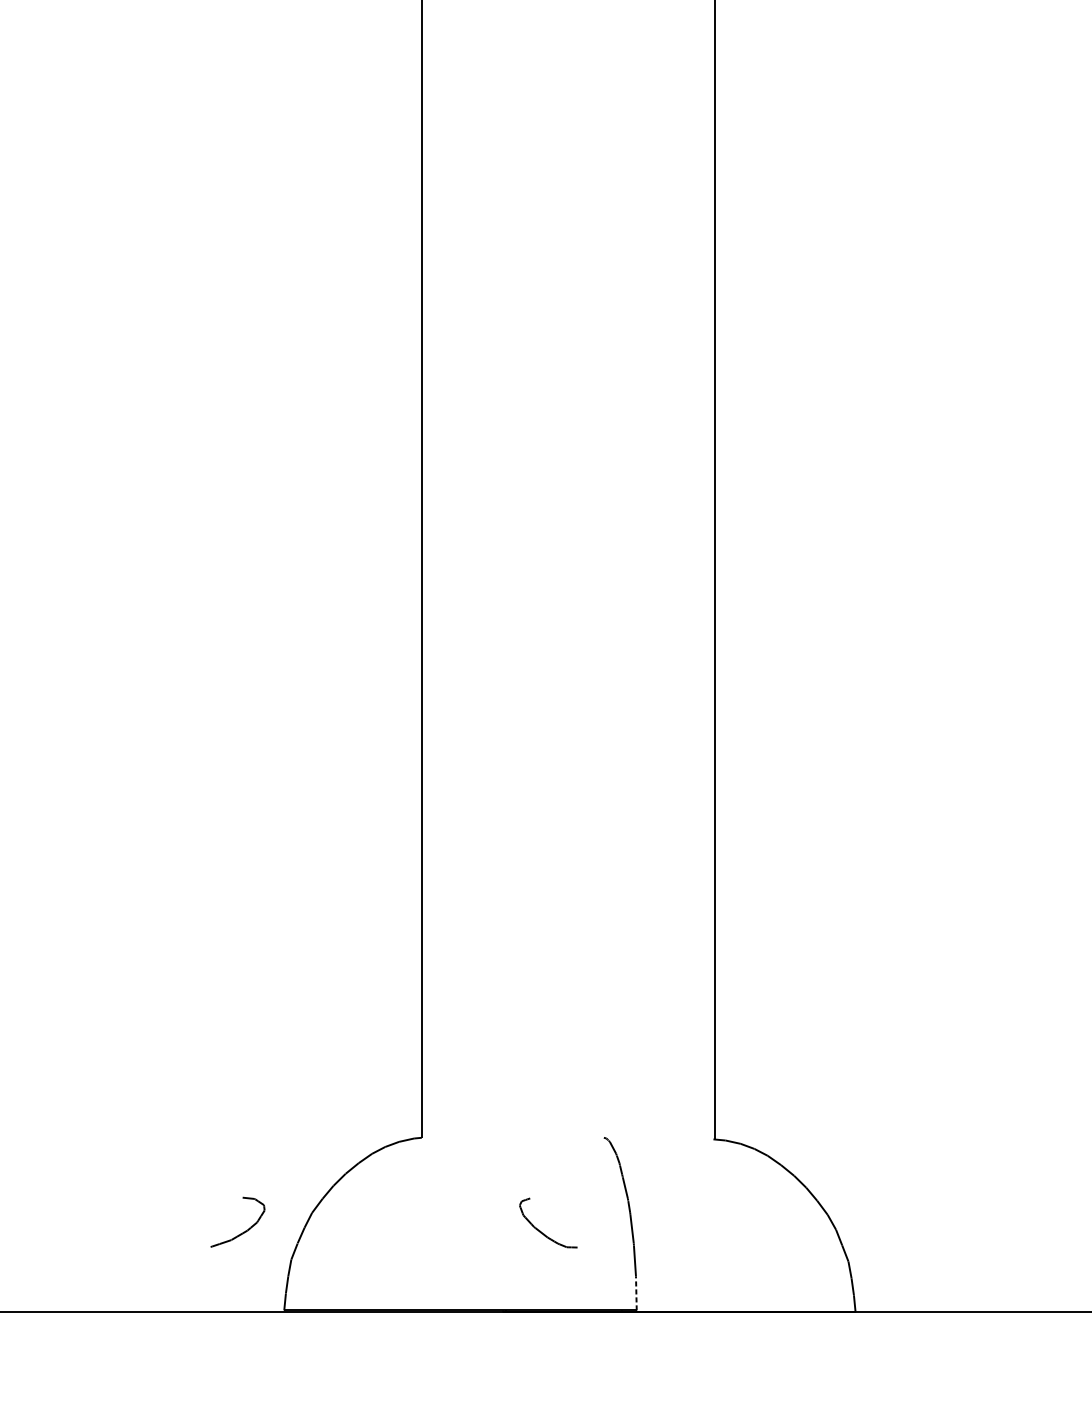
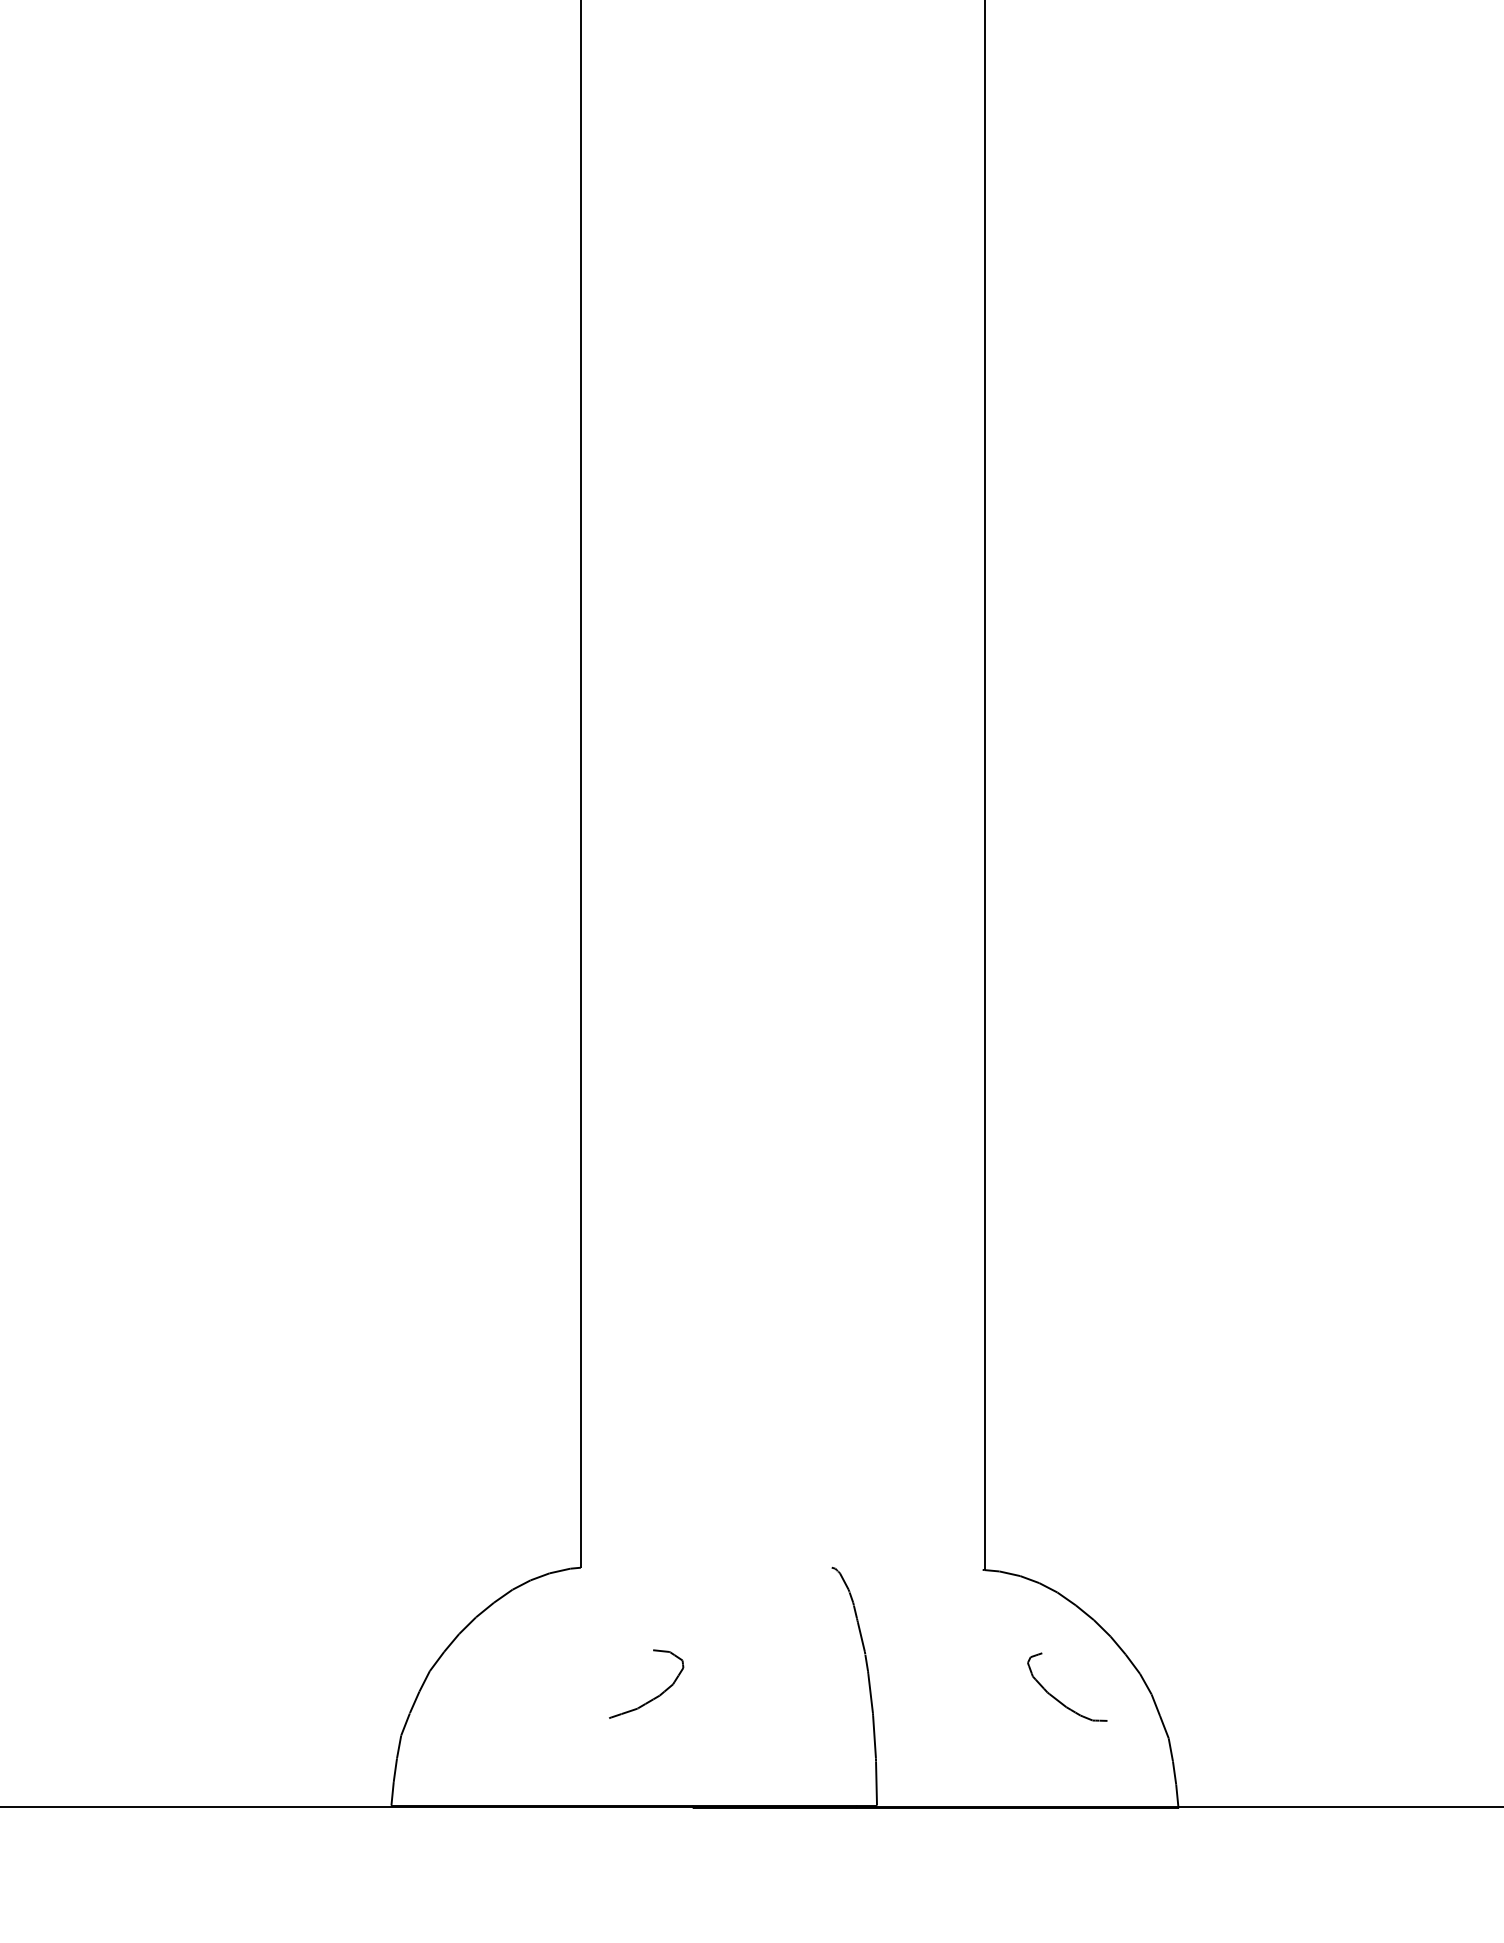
part: (243, 1232) -> (654, 1697), moved
part: (542, 1232) -> (1058, 1699), moved
line: (636, 1293) -> (876, 1782), dashed -> solid

